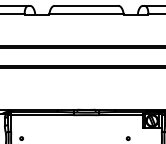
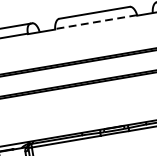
line: (86, 14) -> (96, 22), solid -> dashed

